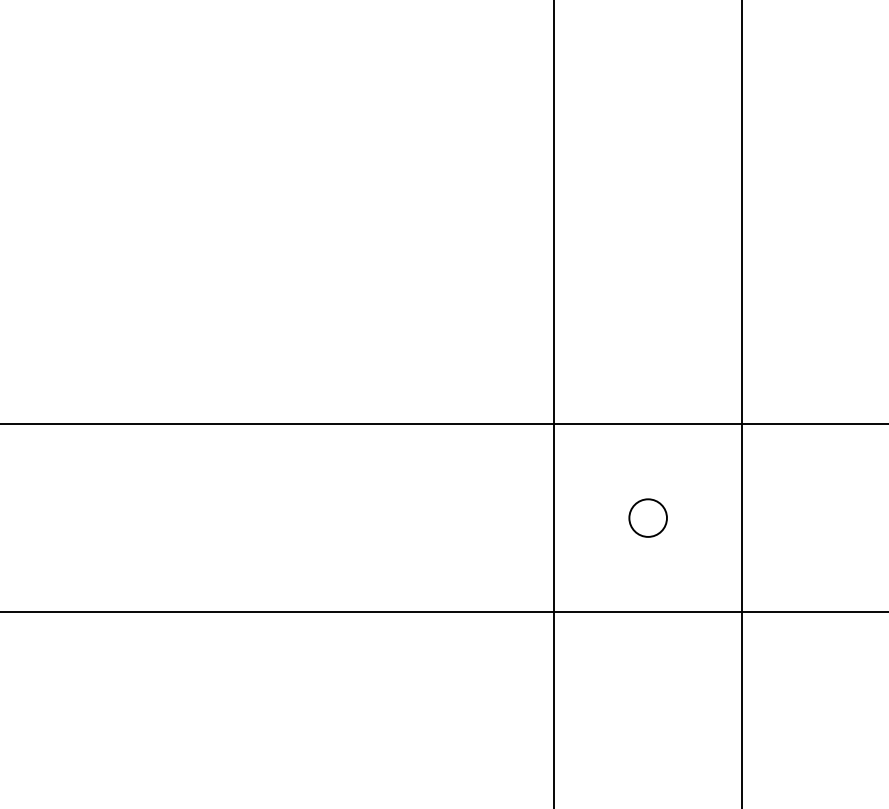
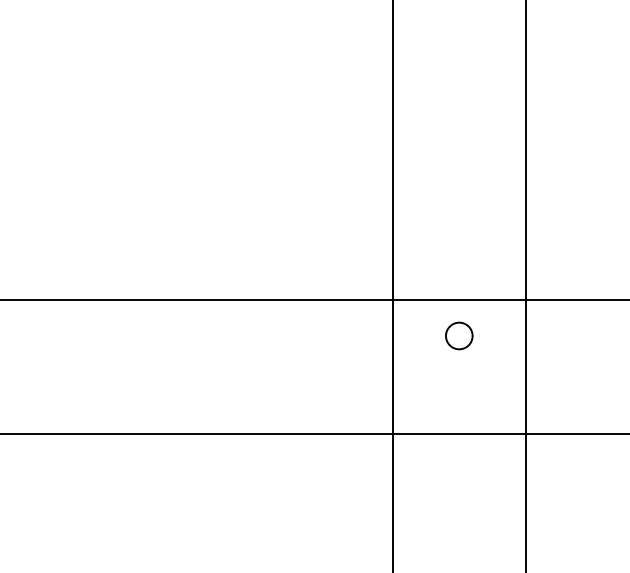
circle: (648, 517) -> (459, 335), moved

